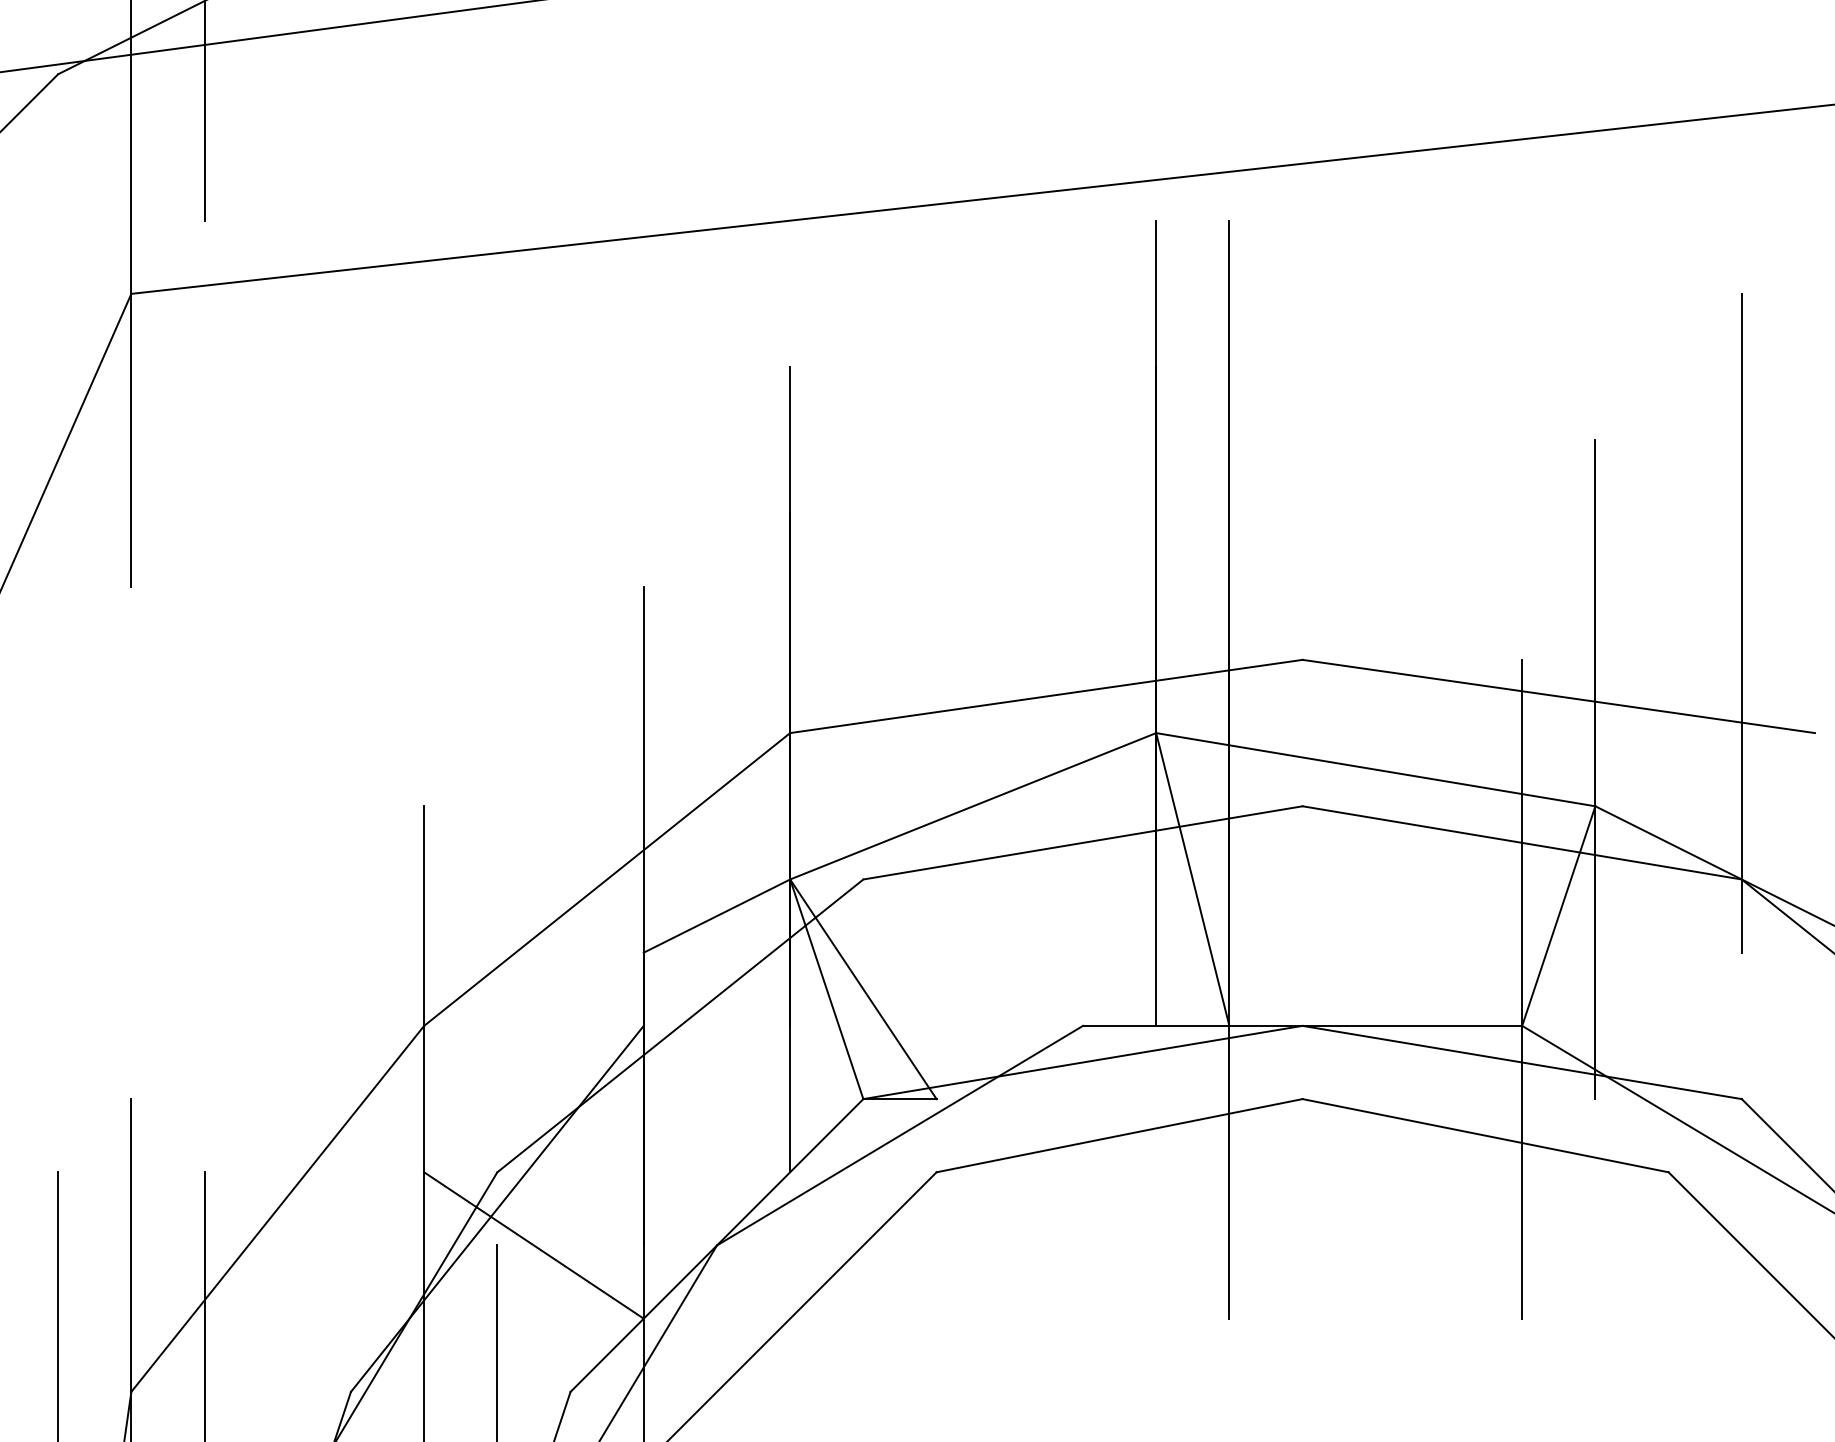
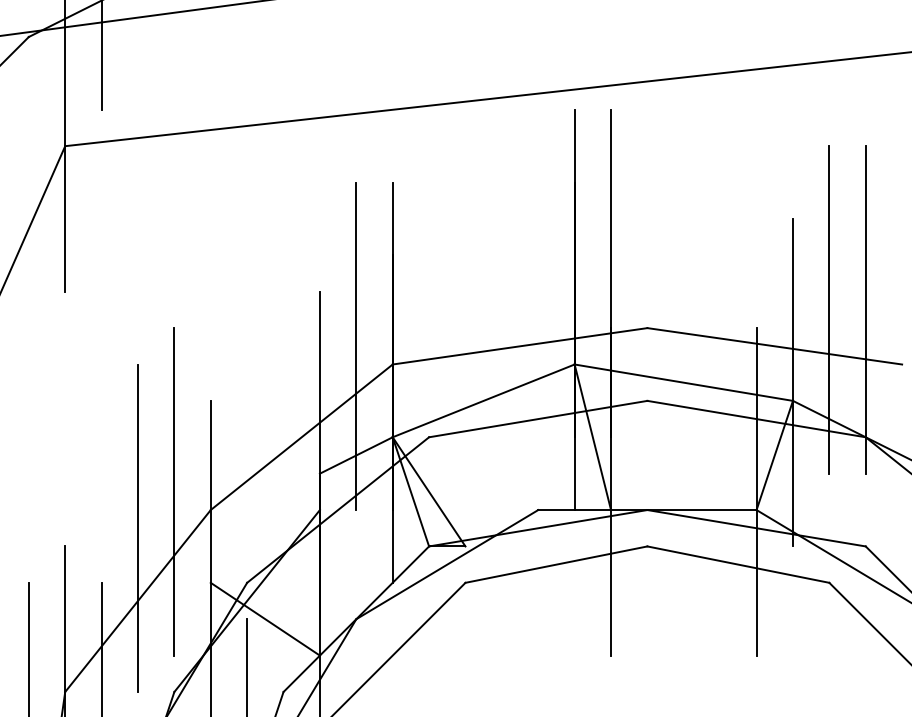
line: (1668, 622) -> (829, 309), added
line: (717, 696) -> (356, 346), added
line: (351, 988) -> (174, 491), added
line: (276, 1060) -> (137, 527), added

